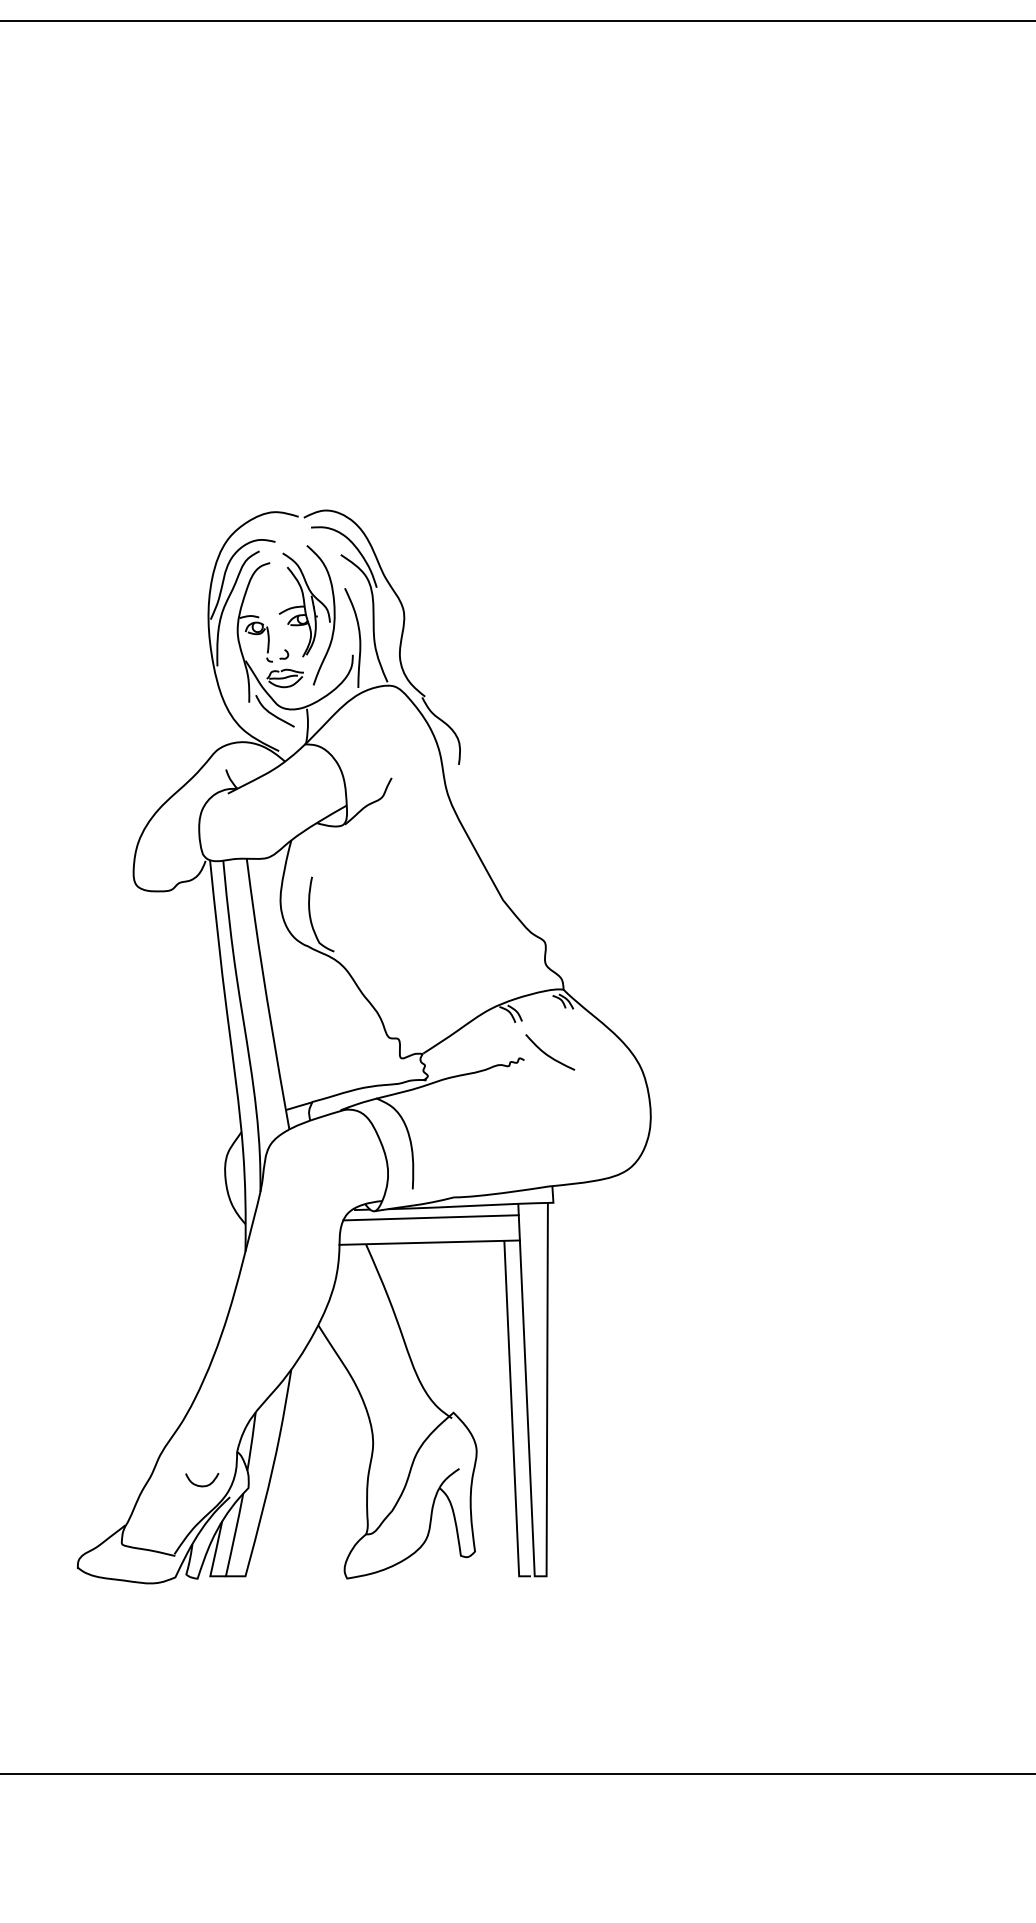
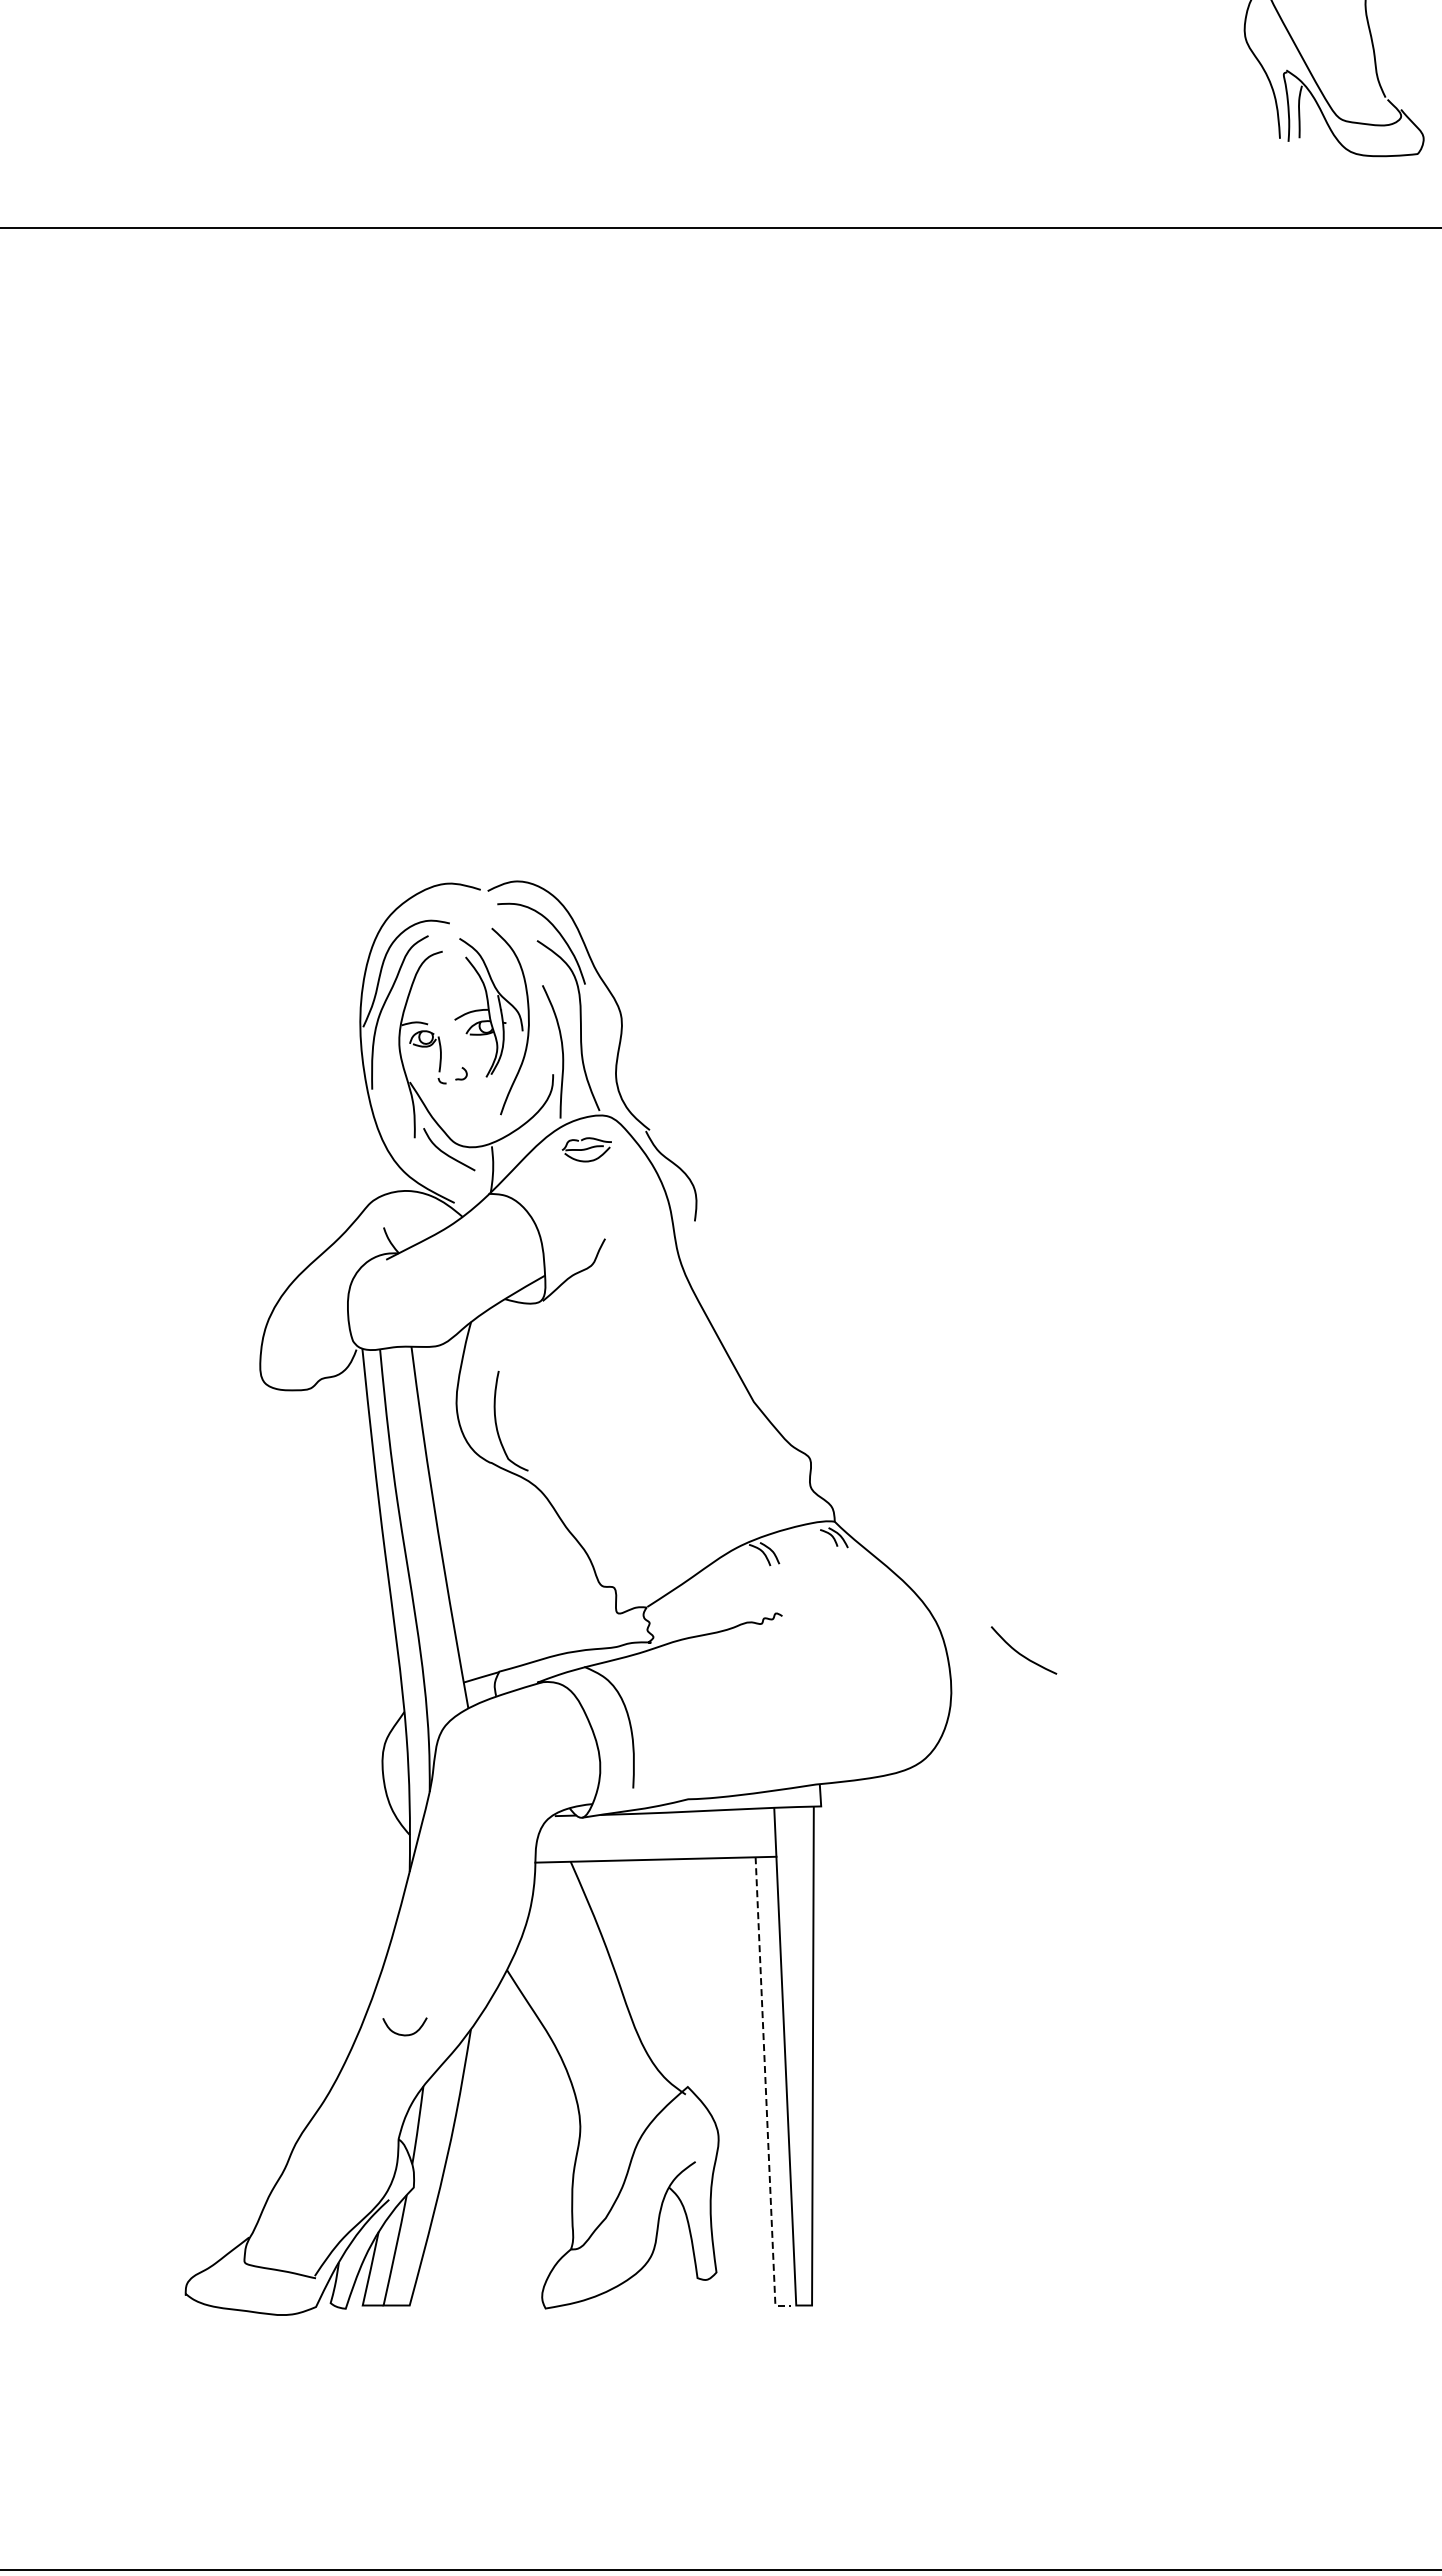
part: (284, 678) -> (586, 1149), moved
curve: (549, 1055) -> (1022, 1654), moved
line: (430, 1217) -> (657, 1826), removed
line: (511, 1414) -> (765, 2089), solid -> dashed
curve: (201, 1485) -> (404, 2034), moved

